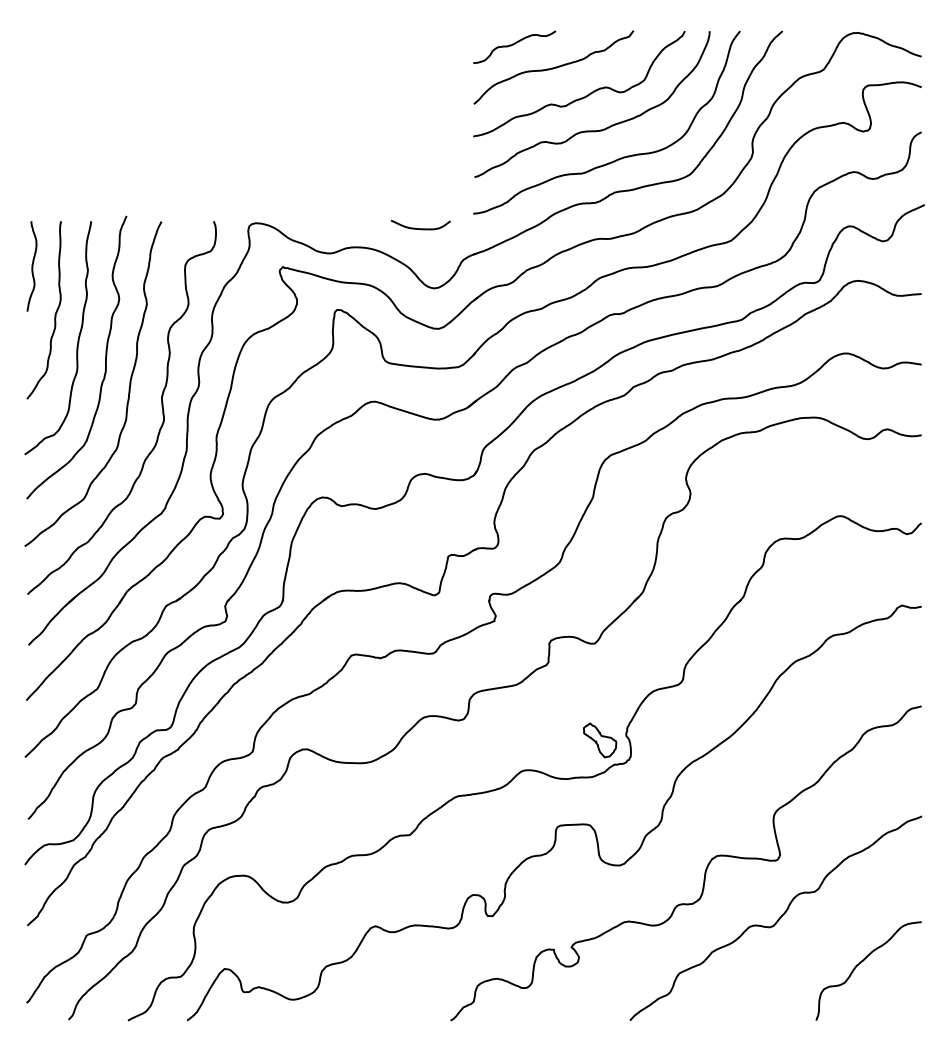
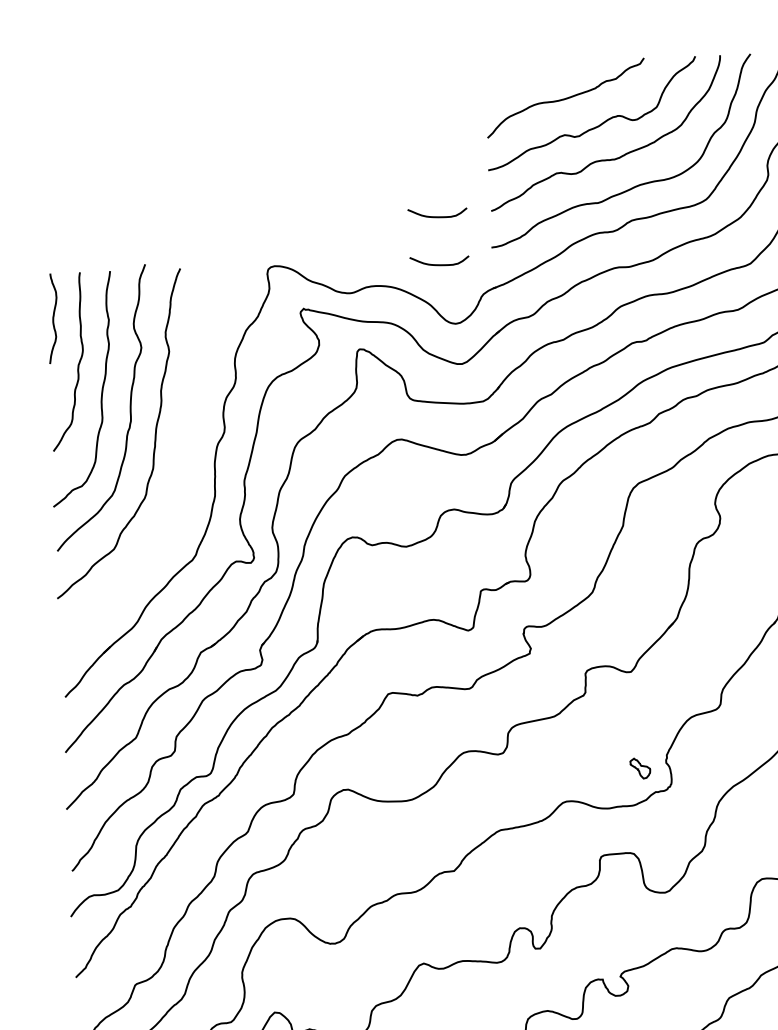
curve: (513, 45) -> (524, 77), removed
curve: (420, 180) -> (437, 216), added
curve: (161, 406) -> (188, 453), removed
part: (600, 740) -> (640, 768), size x0.6

